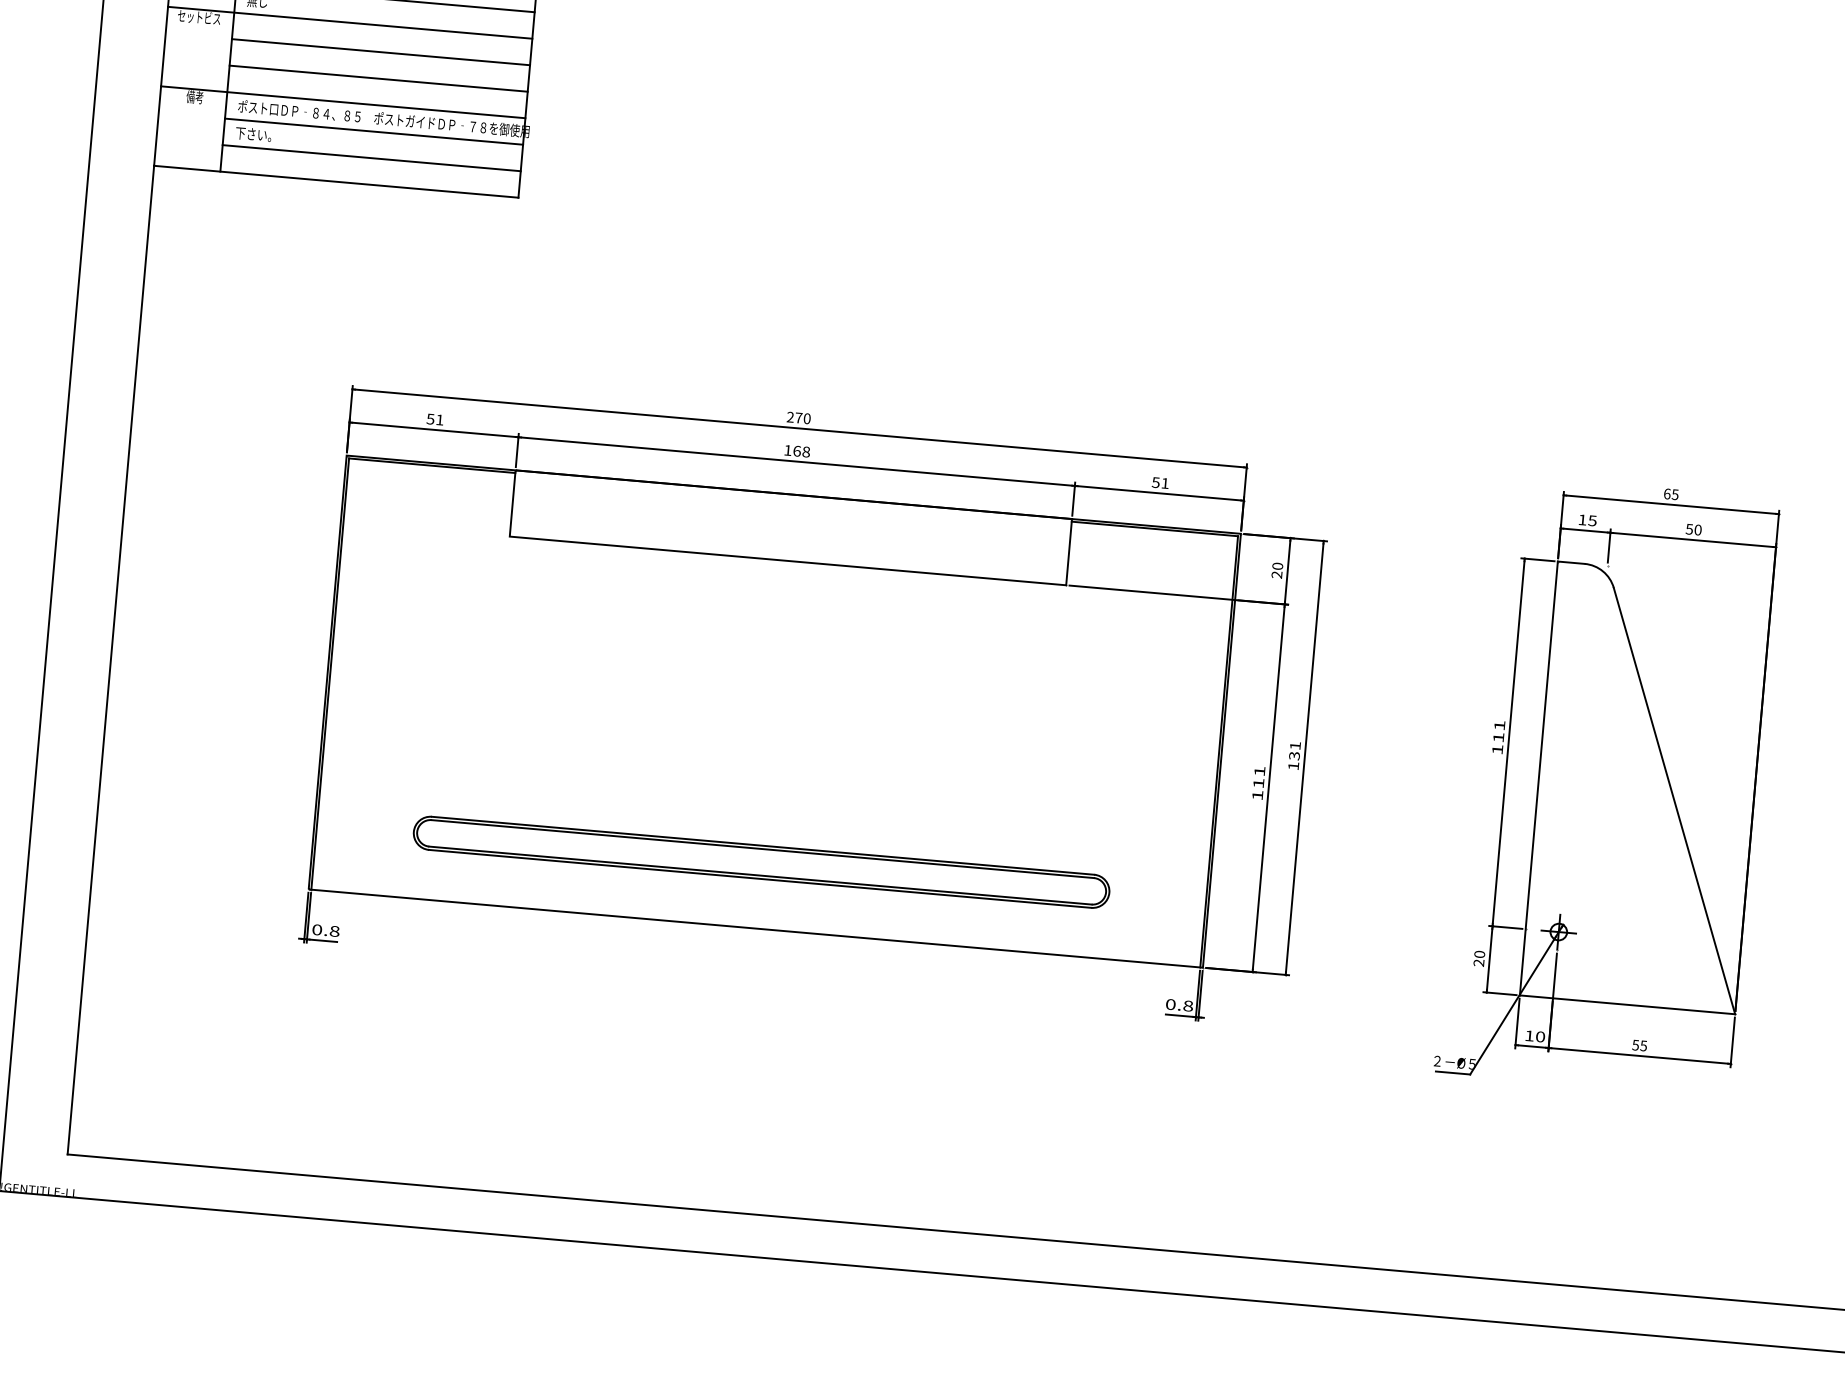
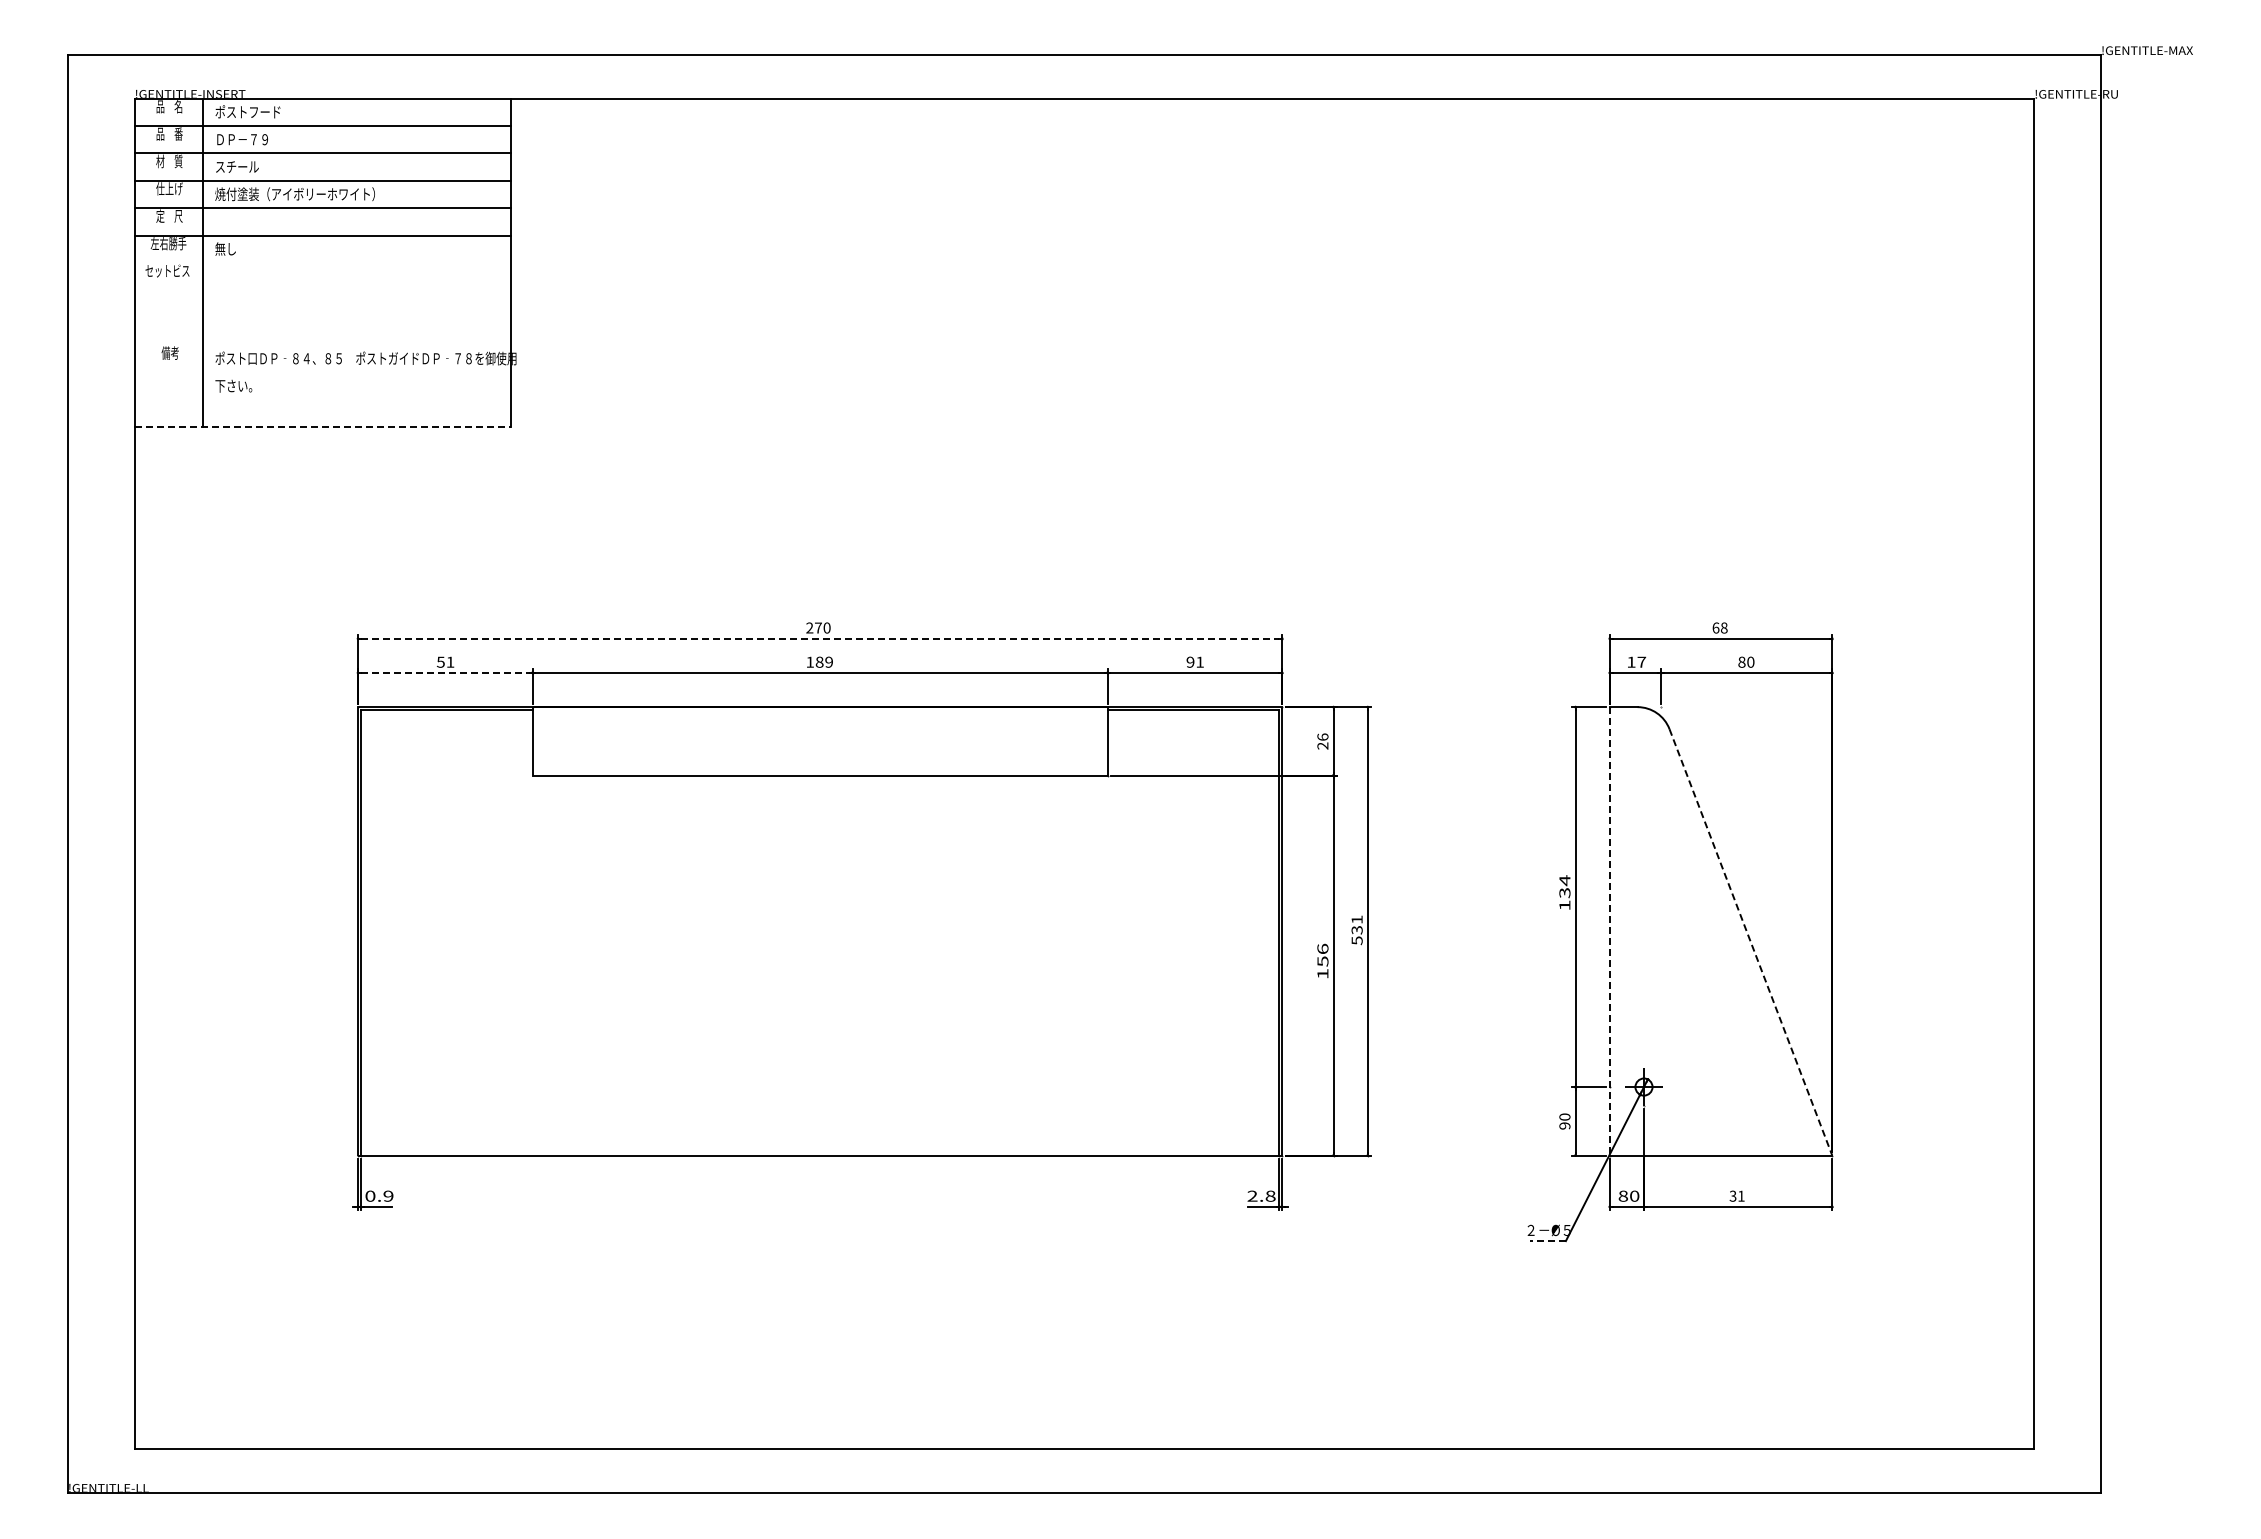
line: (349, 22) -> (322, 262), removed
line: (381, 52) -> (357, 290), removed
line: (379, 78) -> (357, 317), removed
line: (342, 102) -> (322, 345), removed
line: (374, 131) -> (357, 372), removed
line: (372, 157) -> (357, 399), removed
line: (336, 182) -> (323, 427), solid -> dashed
line: (799, 428) -> (820, 638), solid -> dashed
line: (434, 429) -> (445, 672), solid -> dashed
text: (801, 450) -> (824, 661), 168 -> 189
text: (1156, 481) -> (1190, 661), 51 -> 91
text: (1674, 494) -> (1723, 627), 65 -> 68
text: (1592, 520) -> (1641, 661), 15 -> 17
text: (1689, 528) -> (1741, 661), 50 -> 80
text: (1277, 565) -> (1322, 736), 20 -> 26
text: (1498, 731) -> (1564, 886), 111 -> 134
text: (1293, 765) -> (1356, 940), 131 -> 531
text: (1258, 776) -> (1322, 954), 111 -> 156
line: (1538, 778) -> (1609, 931), solid -> dashed
line: (1675, 801) -> (1751, 942), solid -> dashed
part: (761, 861) -> (819, 1086), removed
text: (334, 930) -> (388, 1195), 0.8 -> 0.9
text: (1479, 962) -> (1565, 1125), 20 -> 90
text: (1170, 1003) -> (1252, 1195), 0.8 -> 2.8
text: (1528, 1035) -> (1622, 1195), 10 -> 80
text: (1640, 1044) -> (1737, 1195), 55 -> 31
line: (1453, 1073) -> (1548, 1241), solid -> dashed

